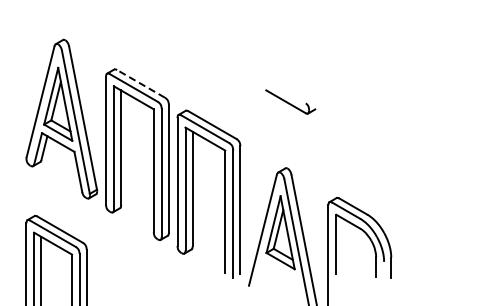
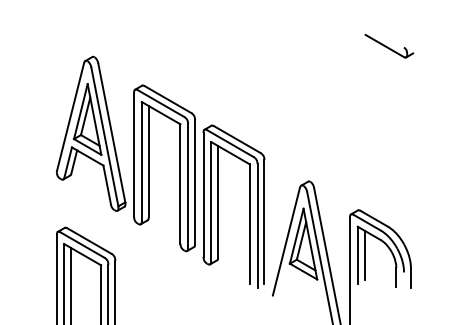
line: (141, 83) -> (168, 99), dashed -> solid
part: (290, 101) -> (389, 45), moved
line: (343, 243) -> (364, 254), added

